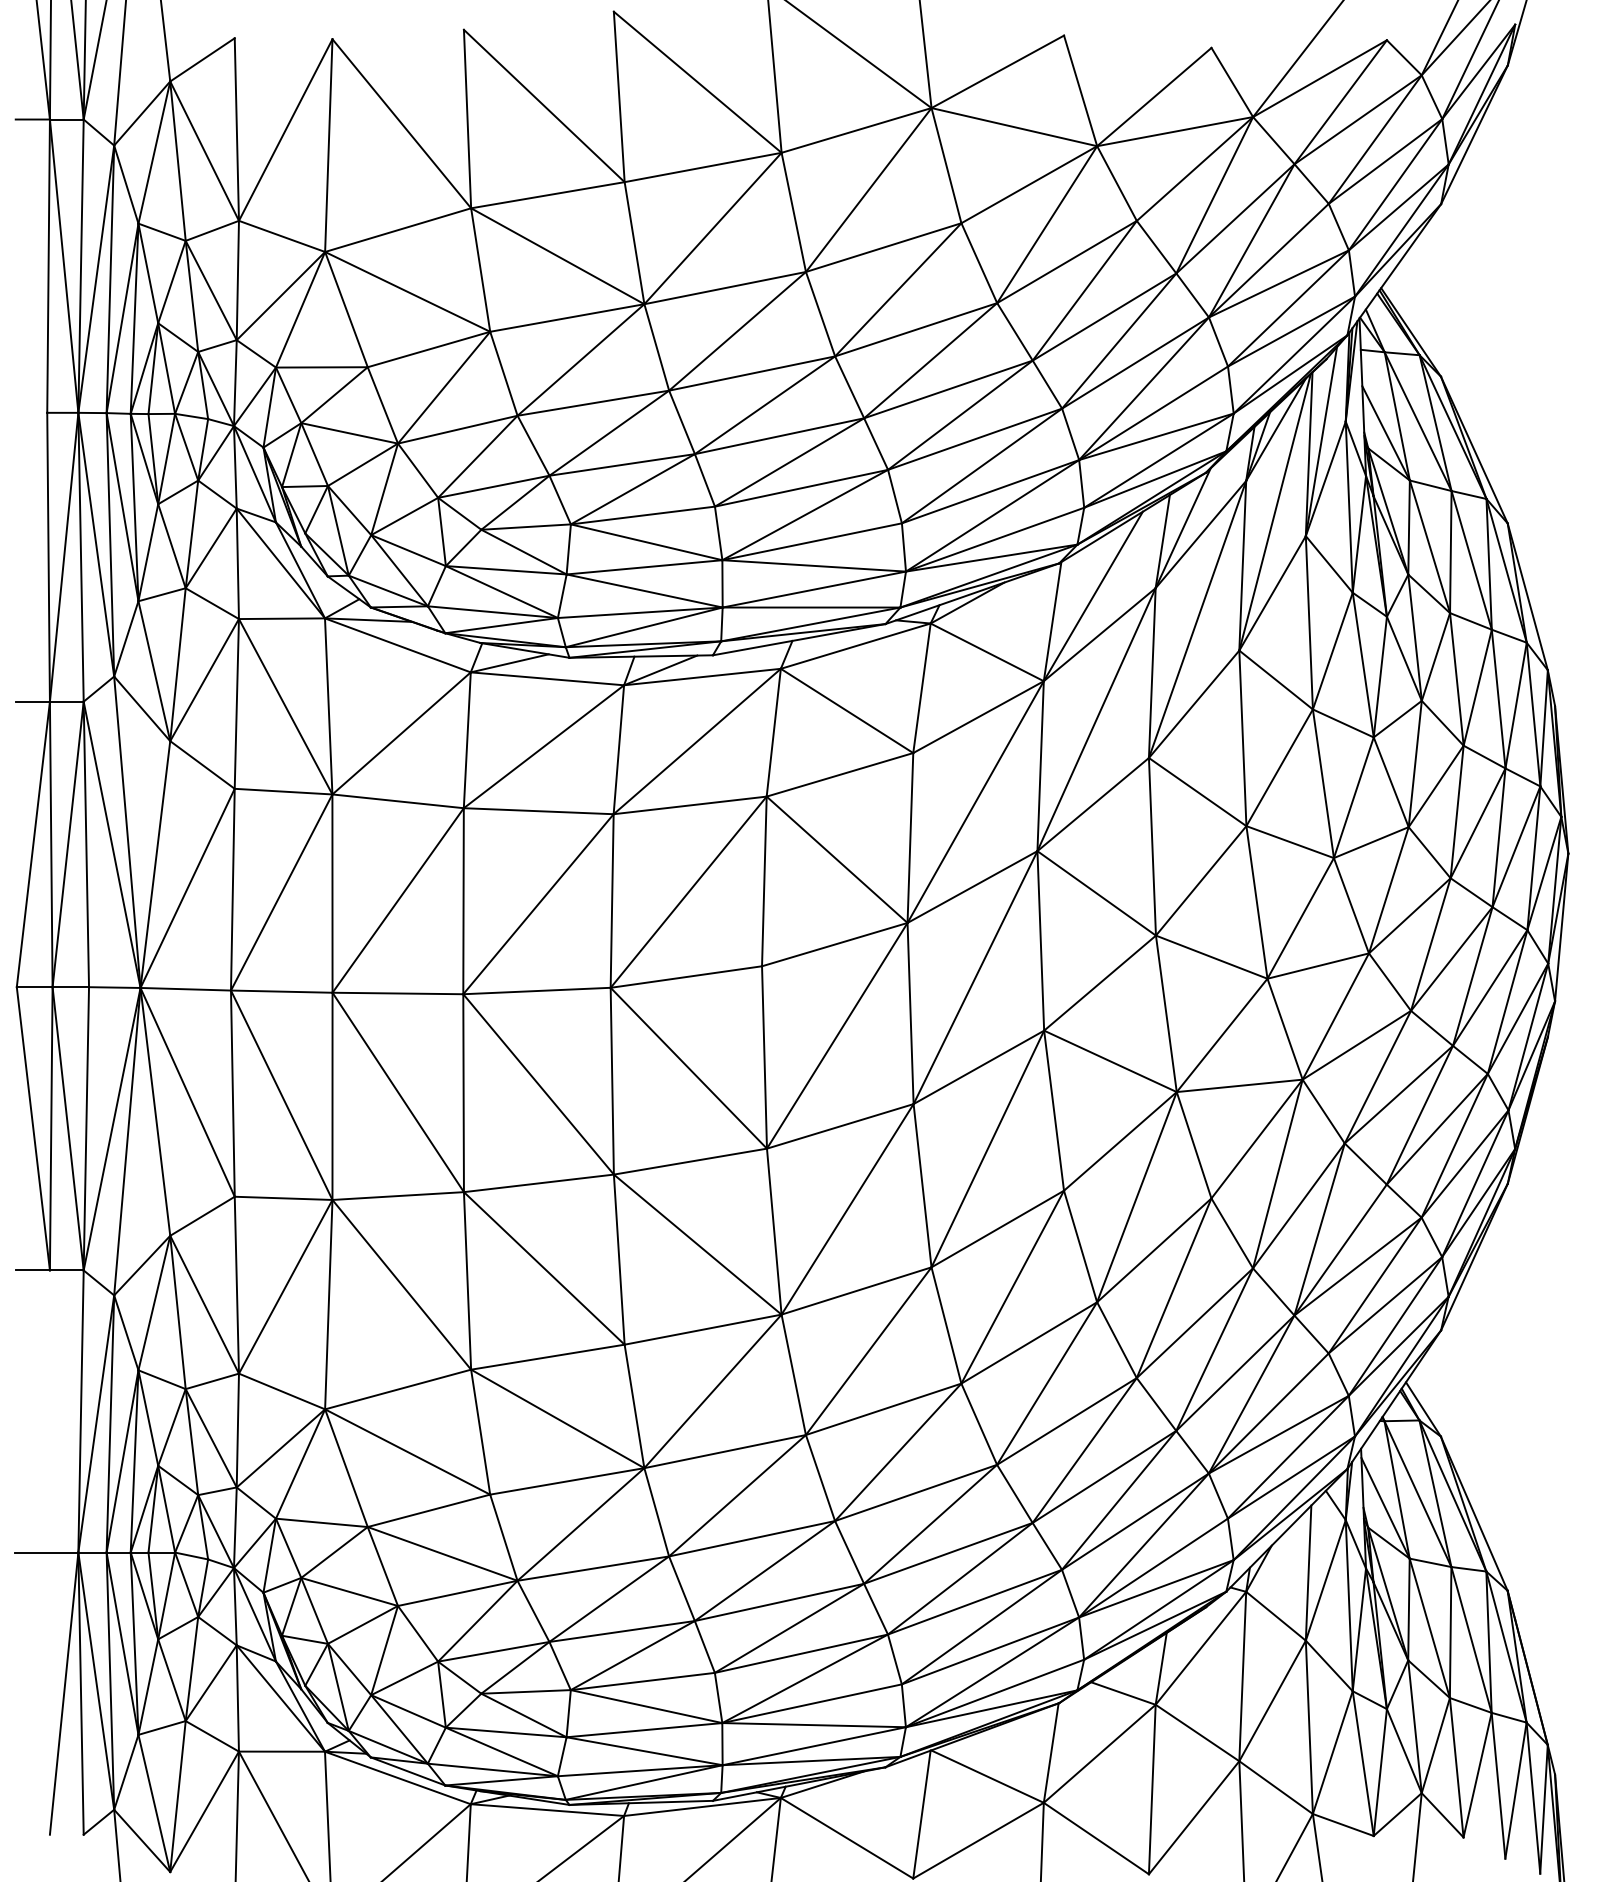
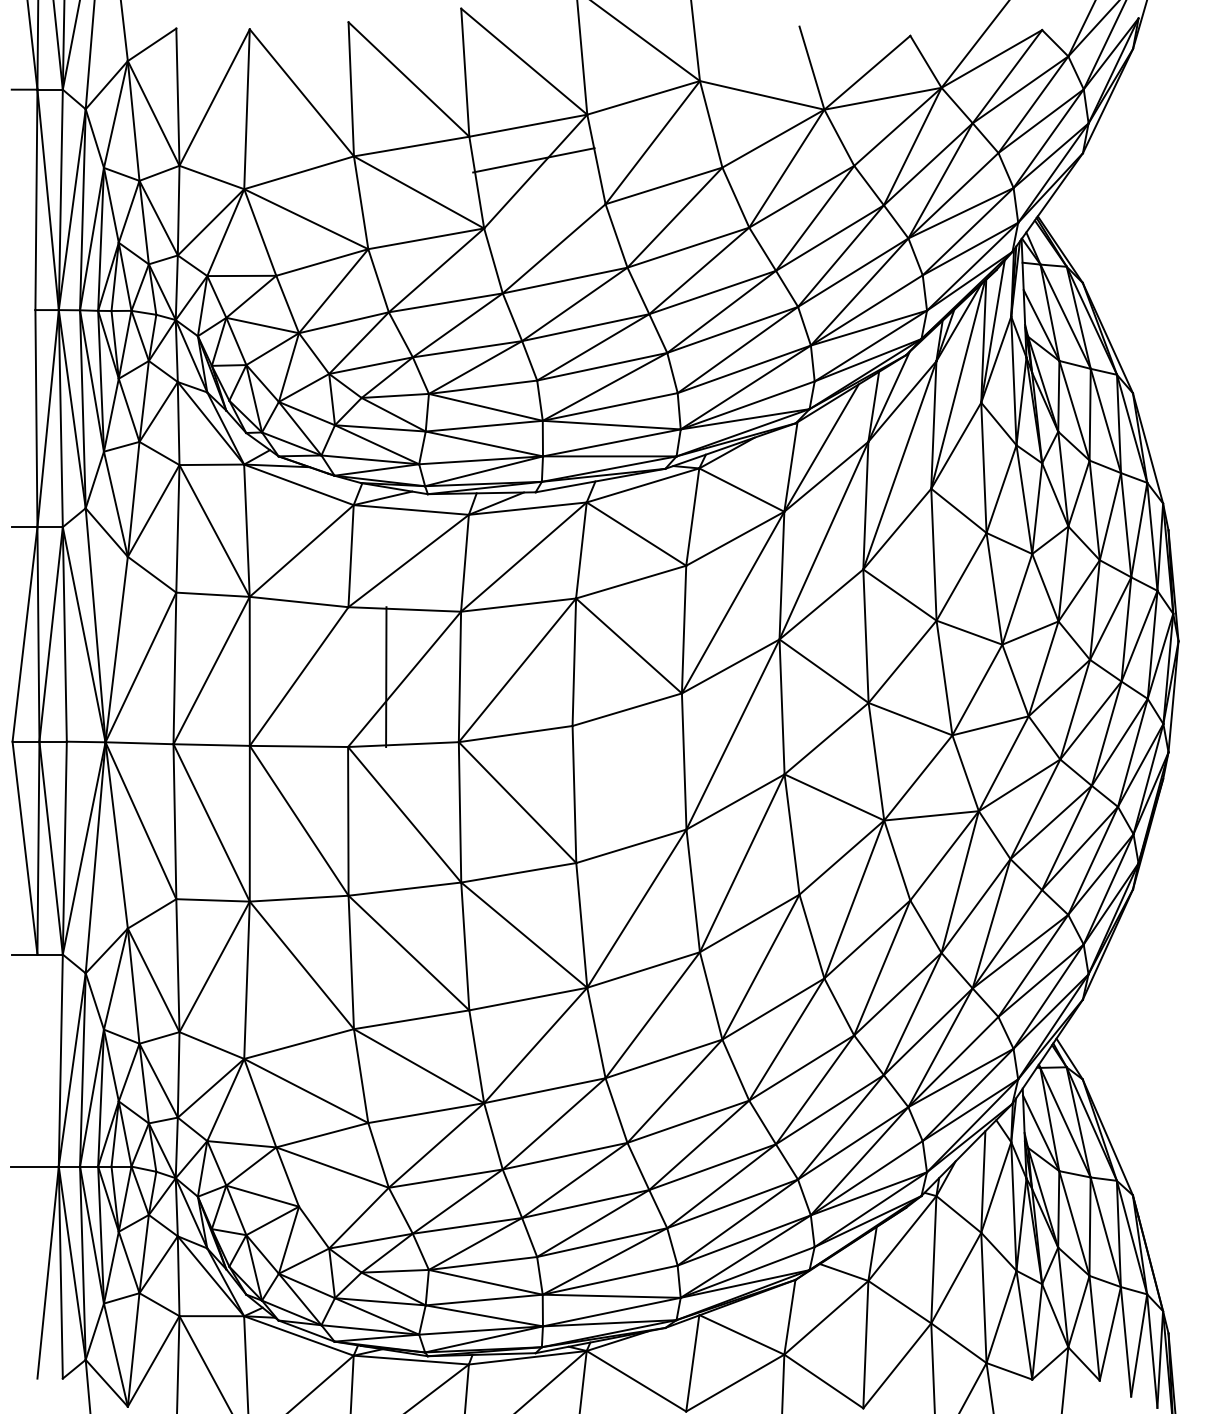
line: (997, 71) -> (749, 53), removed
line: (724, 288) -> (533, 160), moved
line: (463, 901) -> (386, 677), moved
line: (836, 1036) -> (628, 778), removed
line: (457, 1592) -> (343, 1196), removed

